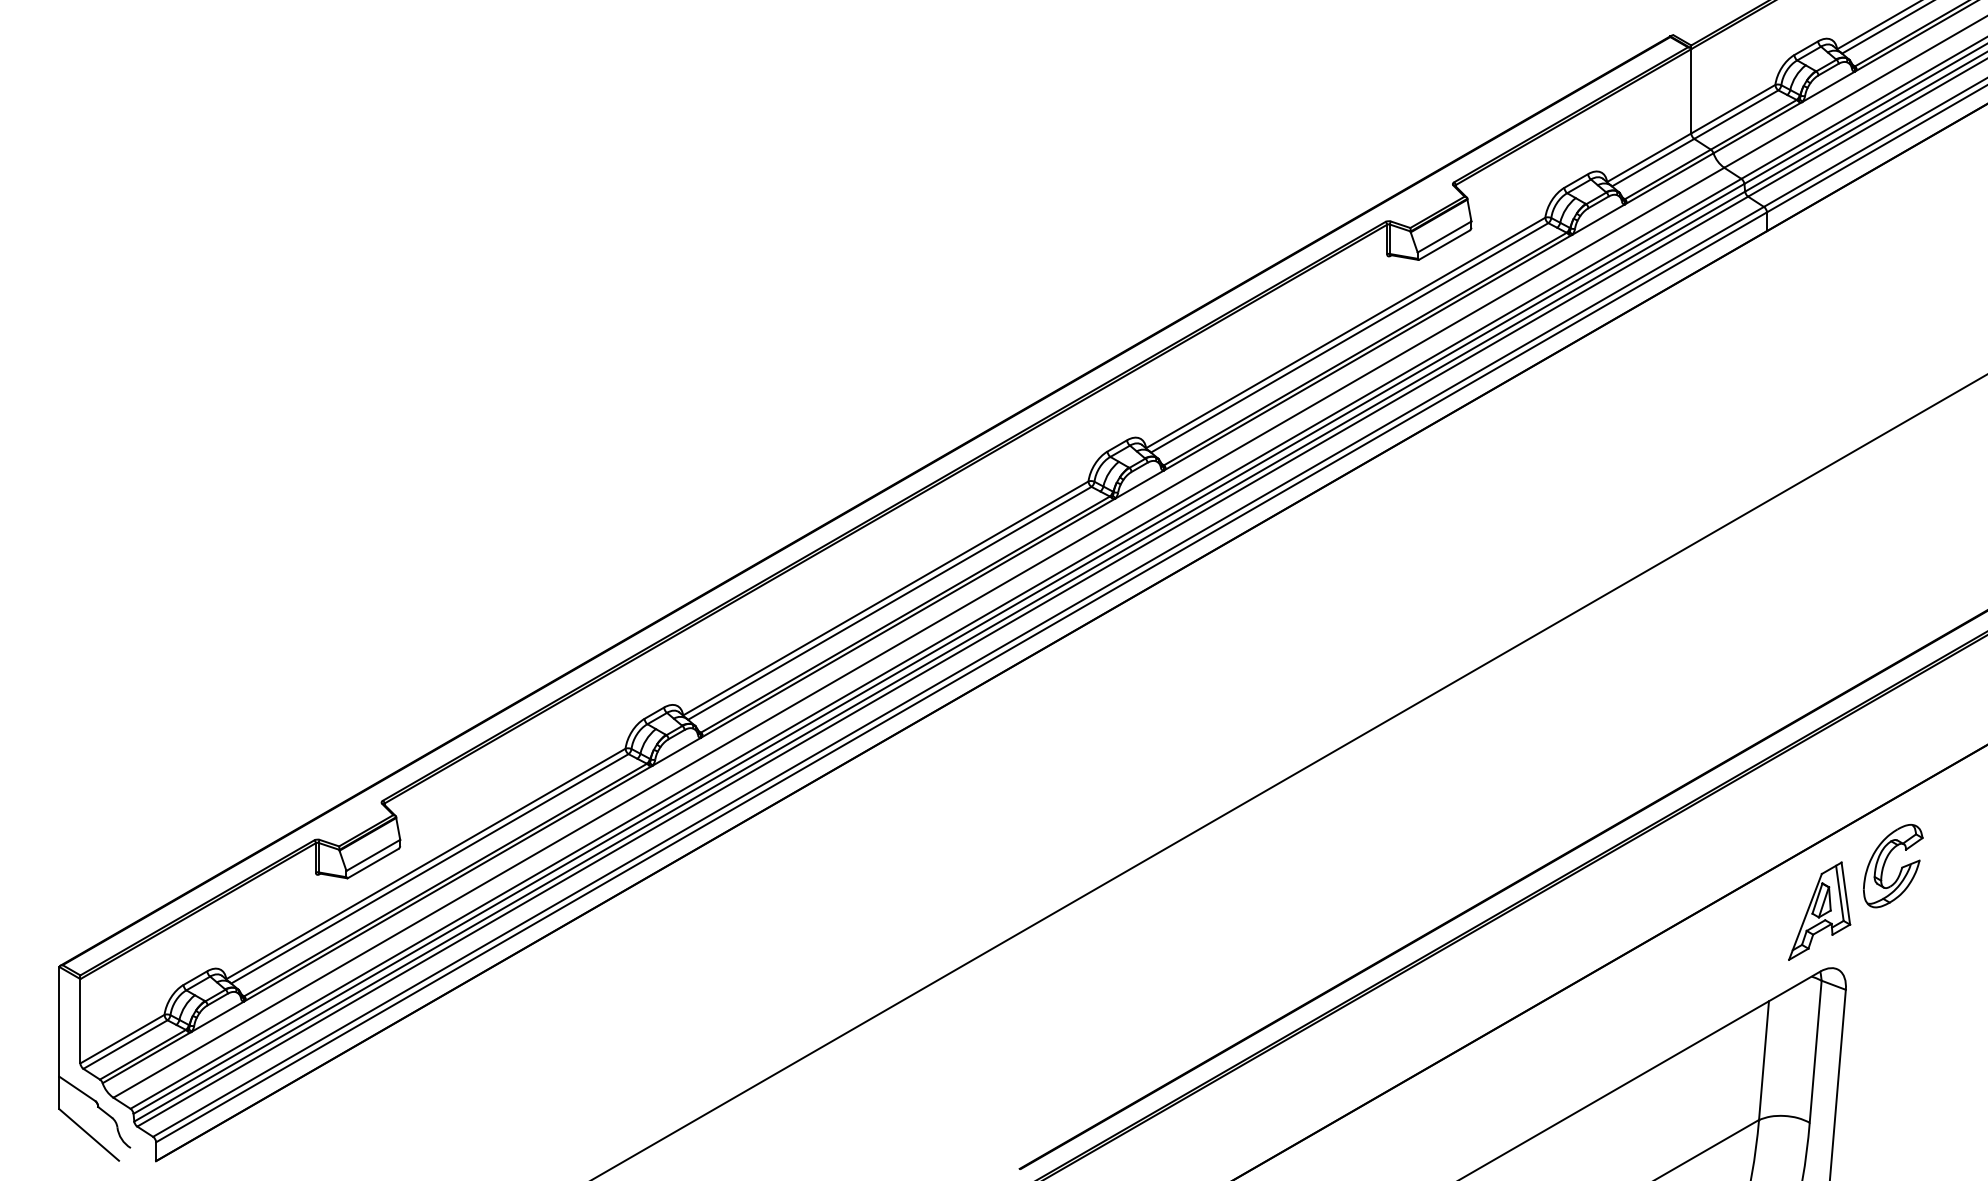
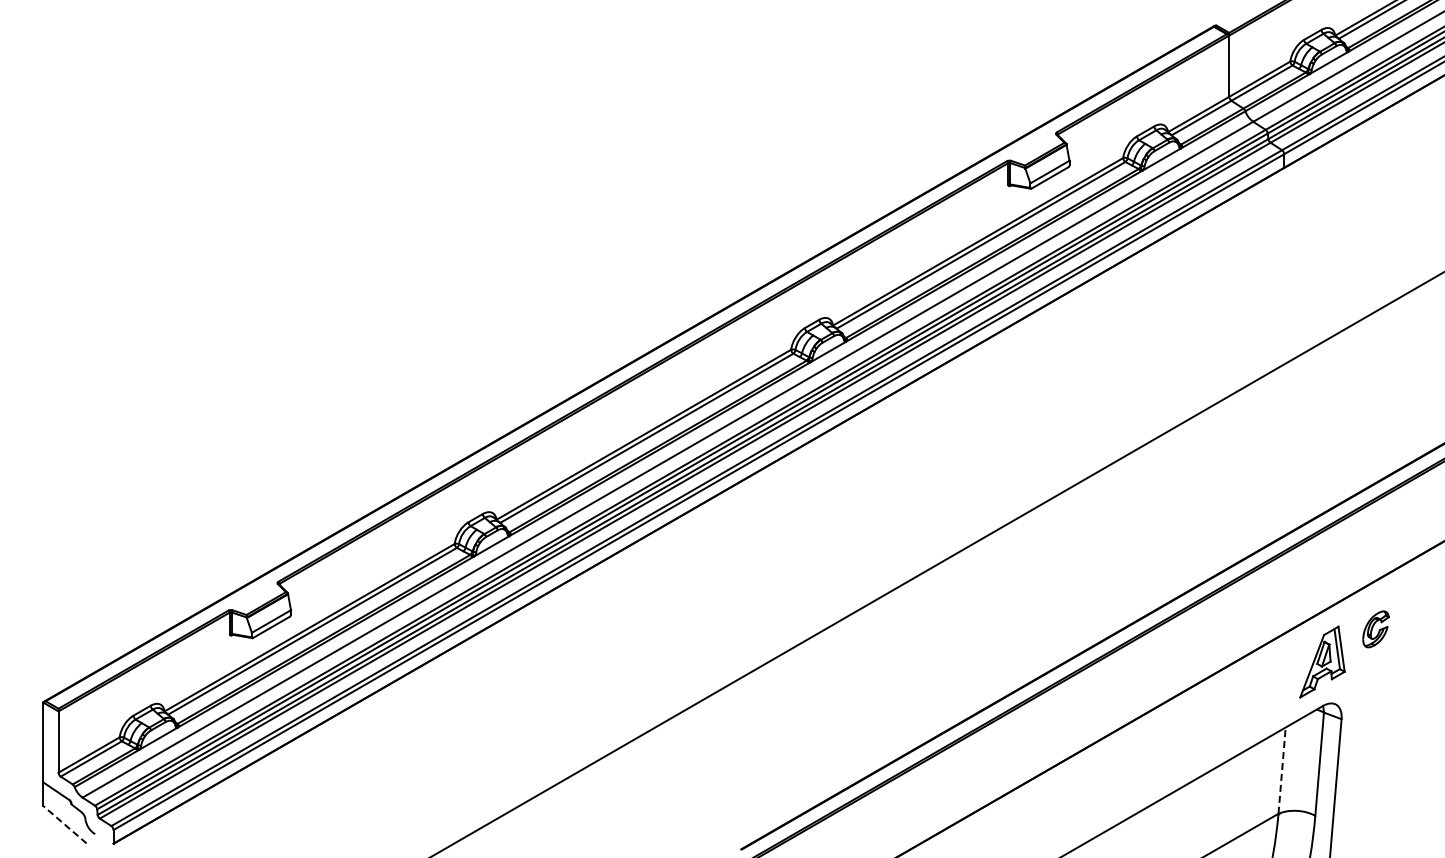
part: (1892, 866) -> (1375, 629), size x0.6
line: (1764, 1060) -> (1282, 770), solid -> dashed
line: (88, 1134) -> (64, 824), solid -> dashed

